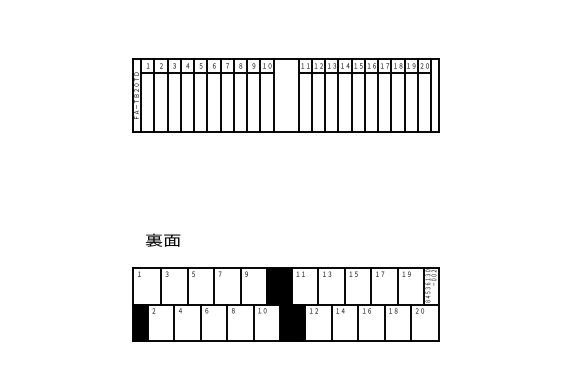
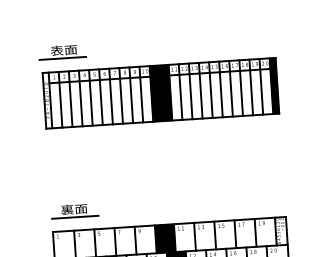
part: (160, 33) -> (62, 51), added
hatch: (285, 95) -> (160, 92), added
hatch: (434, 95) -> (274, 85), added
line: (163, 250) -> (75, 217), added

